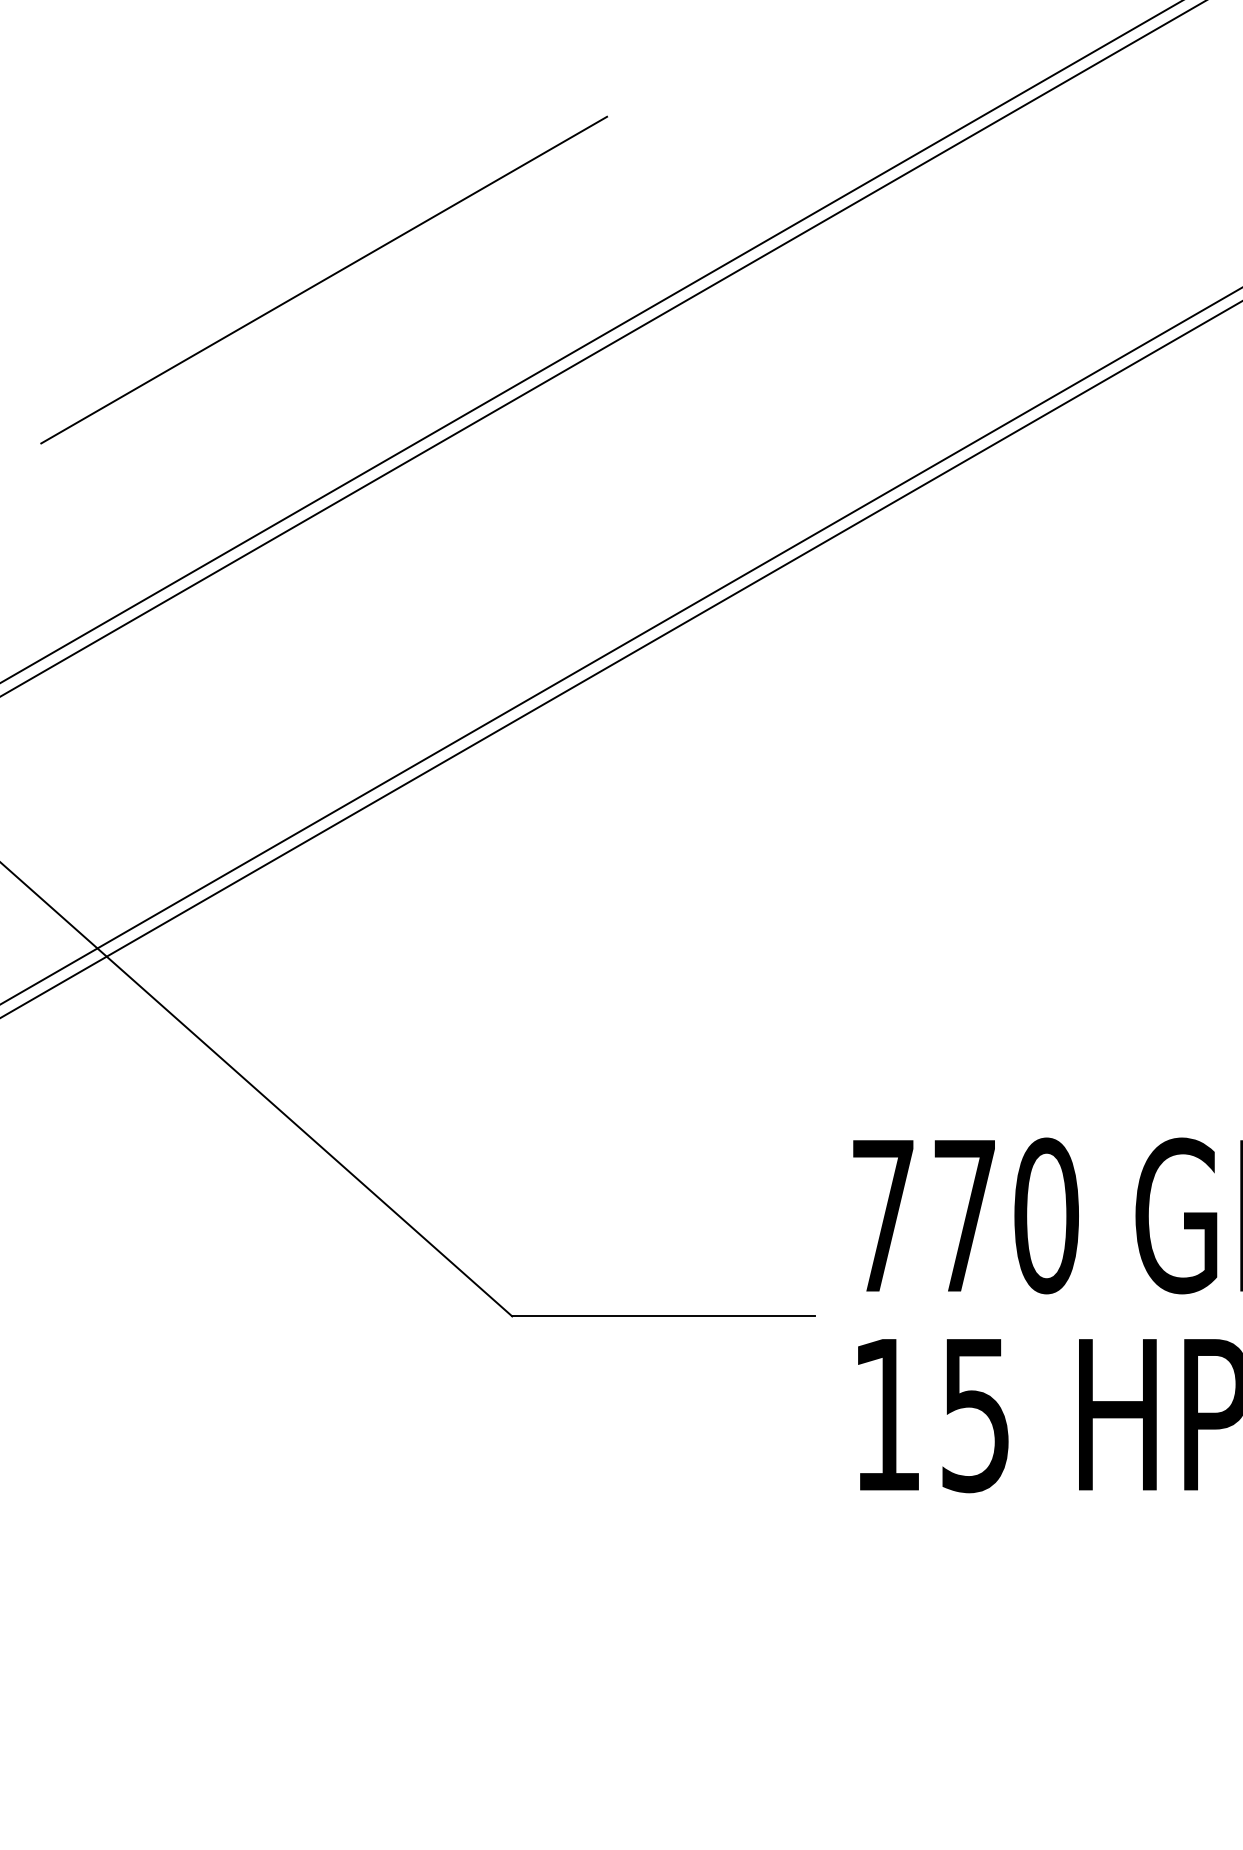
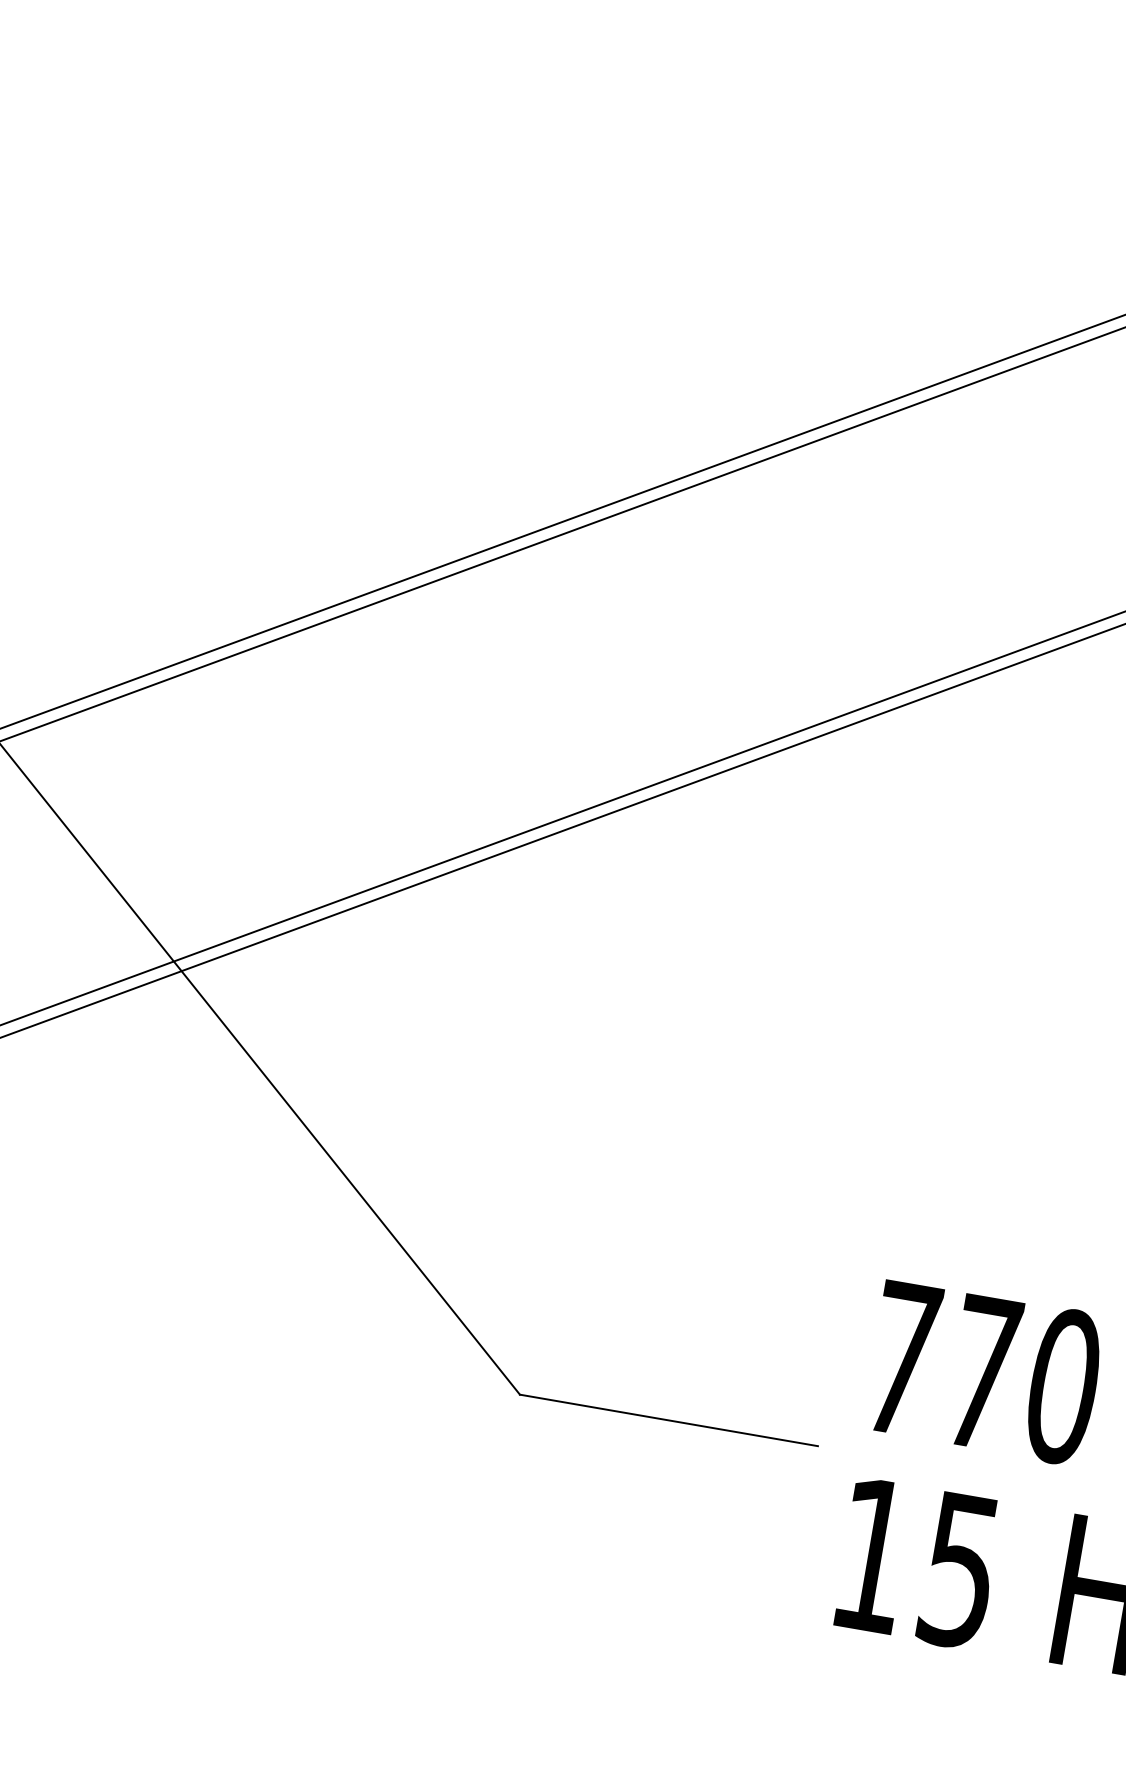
line: (324, 279) -> (511, 340), removed

